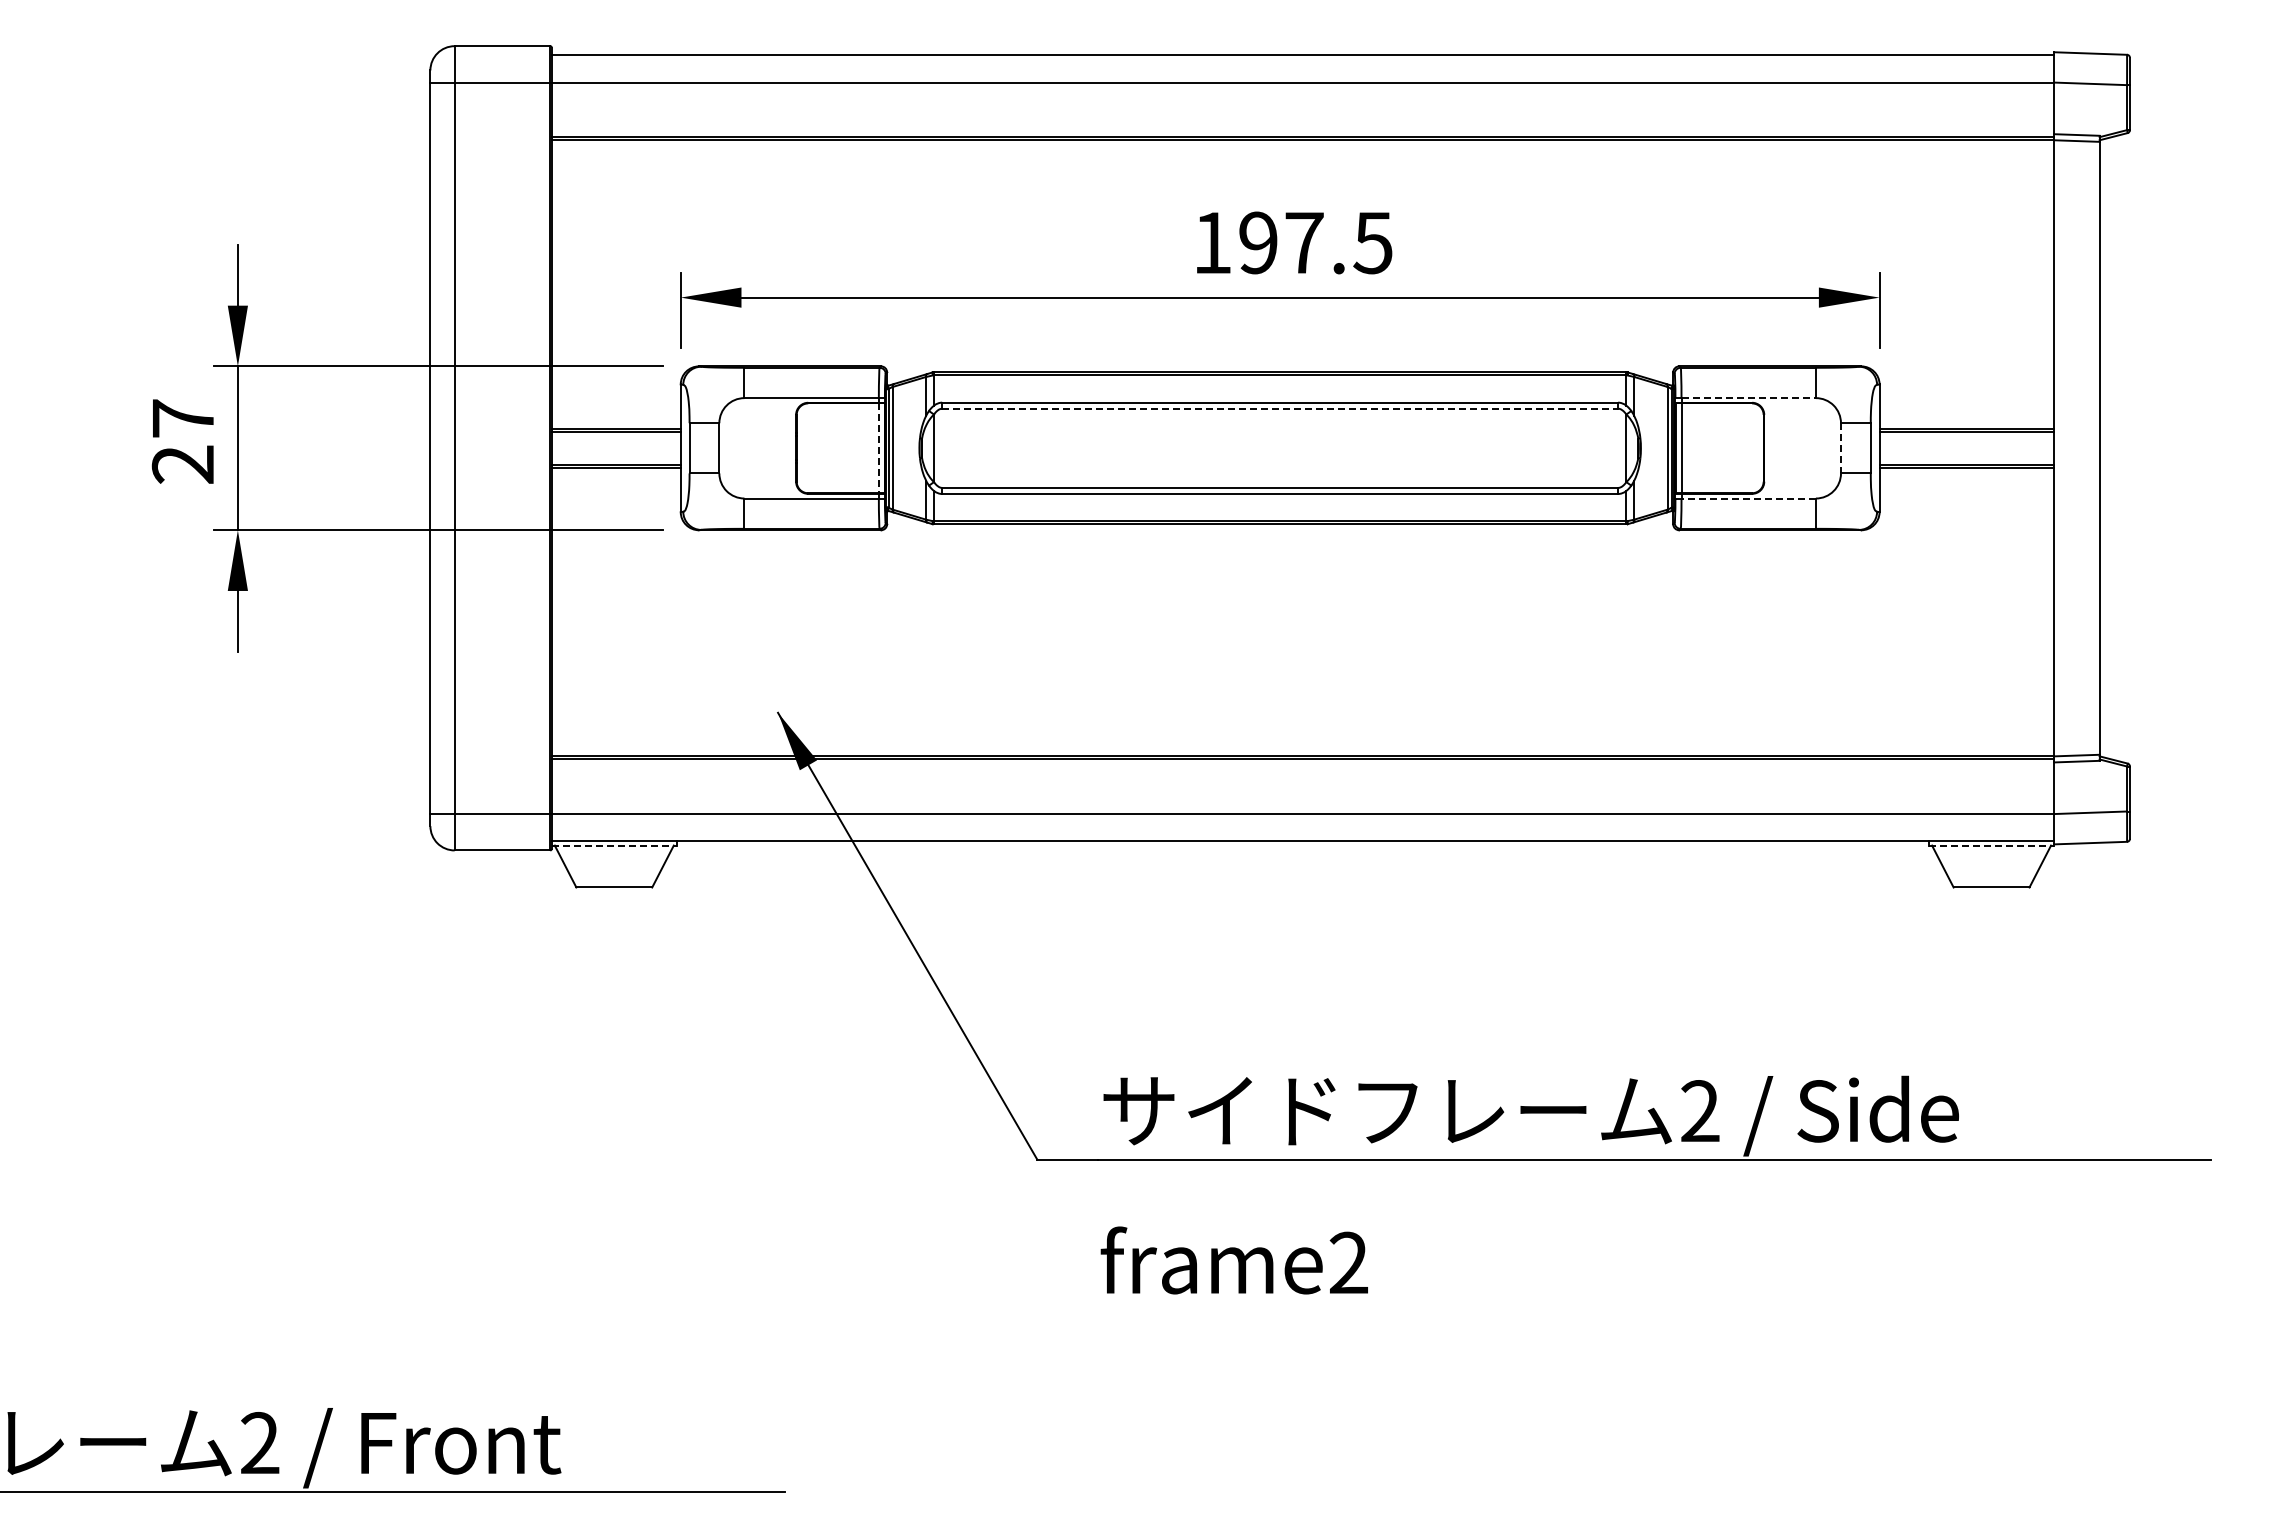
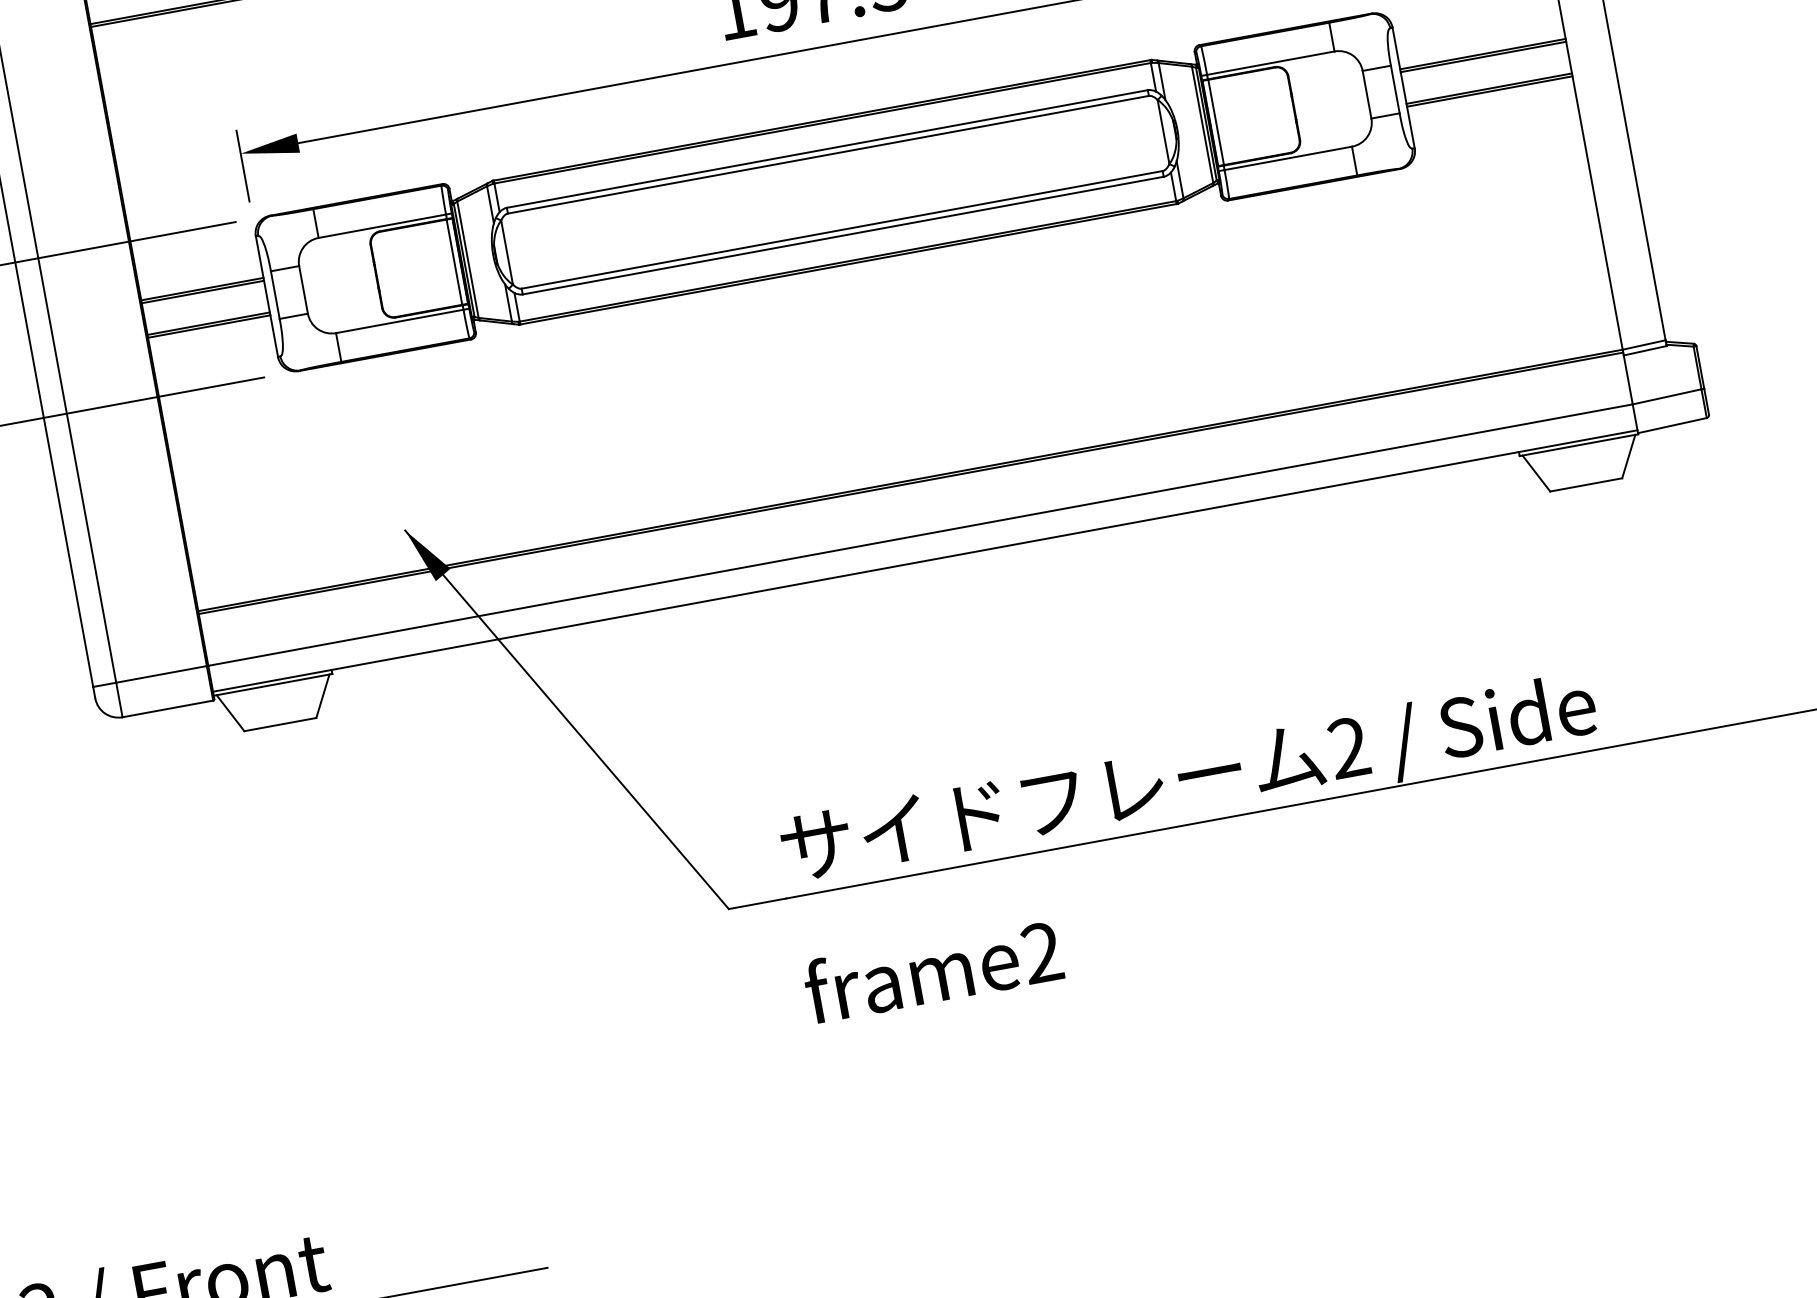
line: (1749, 398) -> (1271, 63), dashed -> solid
line: (1280, 408) -> (828, 154), dashed -> solid
line: (878, 448) -> (454, 262), dashed -> solid
line: (1841, 448) -> (1367, 94), dashed -> solid
line: (1748, 498) -> (1288, 158), dashed -> solid
line: (614, 845) -> (273, 684), dashed -> solid
line: (1991, 845) -> (1578, 445), dashed -> solid

